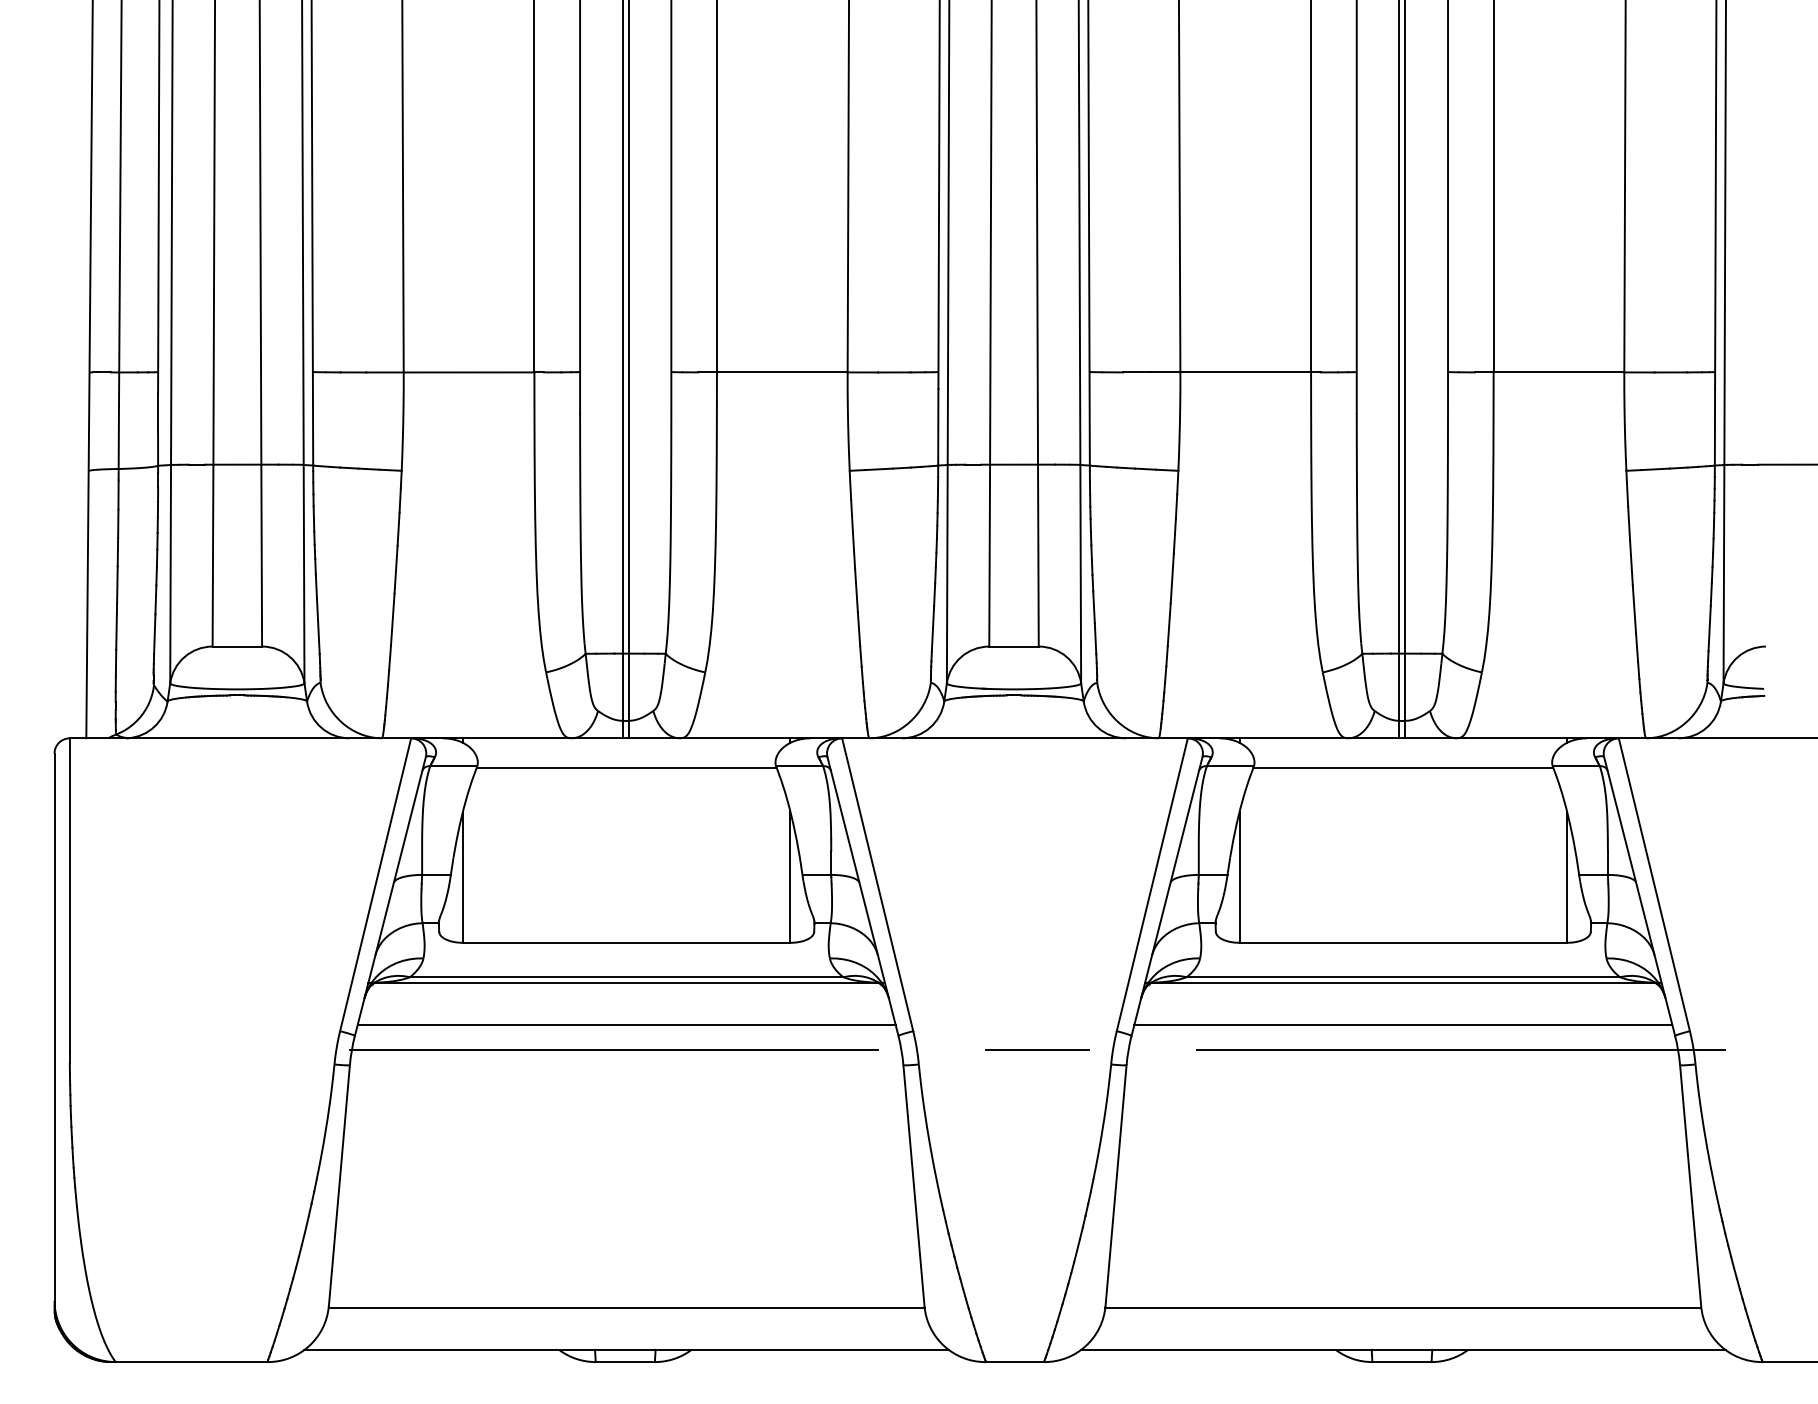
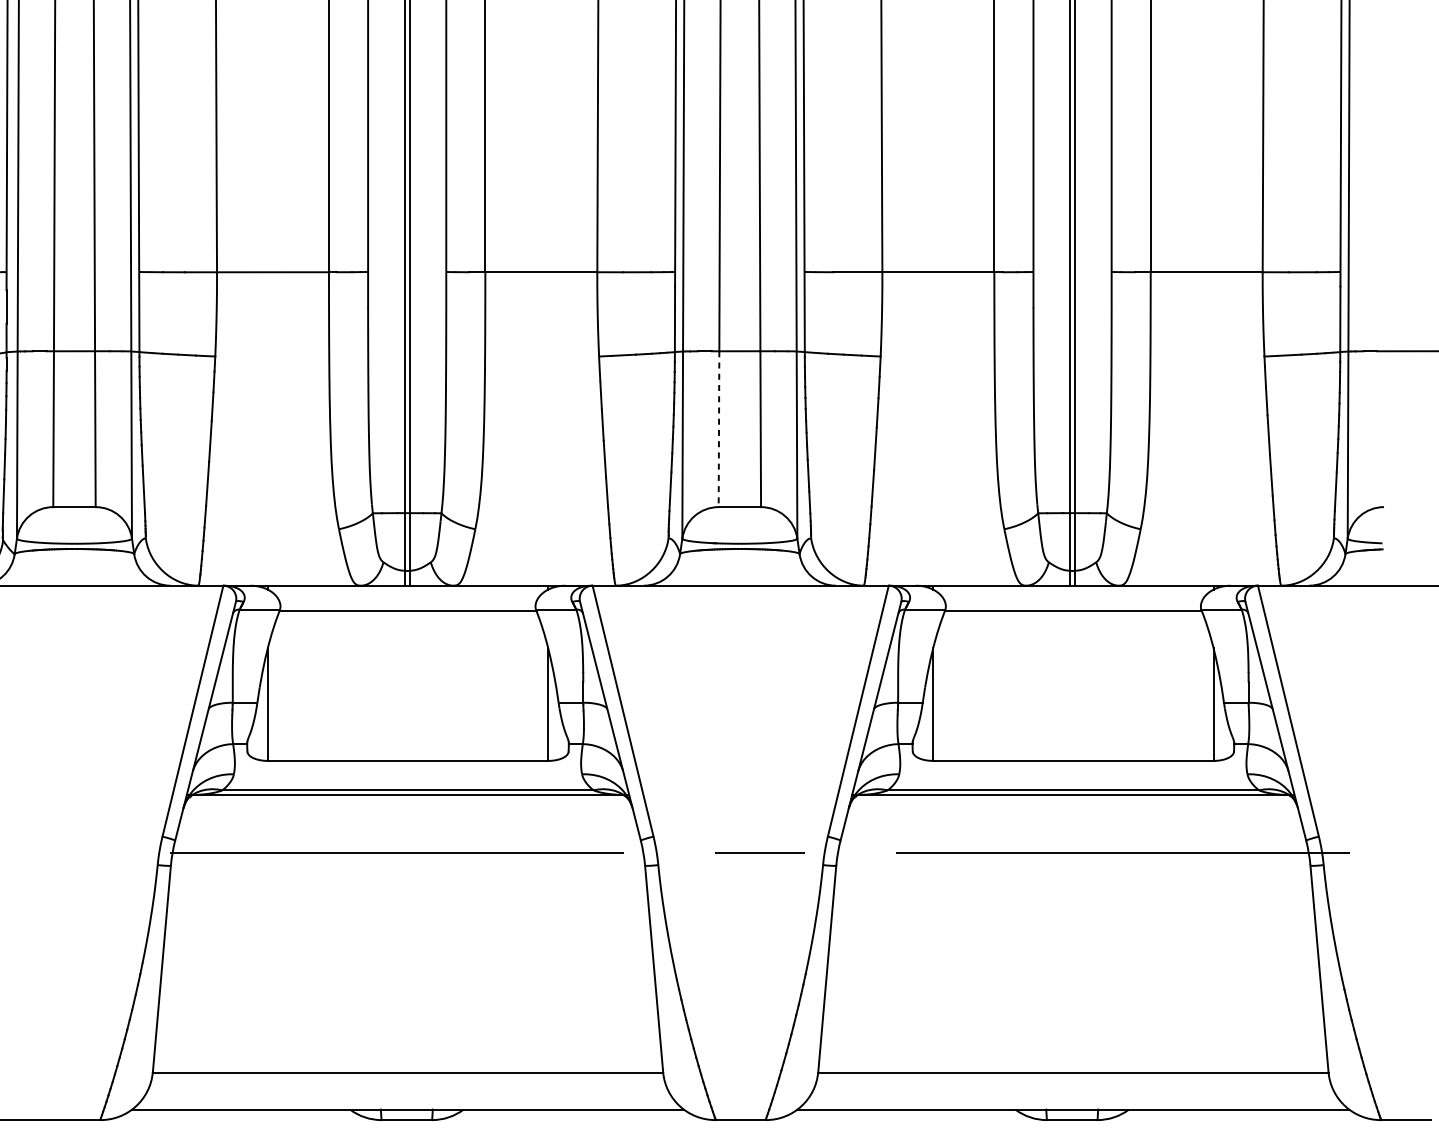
line: (989, 555) -> (718, 429), solid -> dashed
line: (626, 1025) -> (407, 831), removed
line: (1403, 1025) -> (1073, 831), removed

